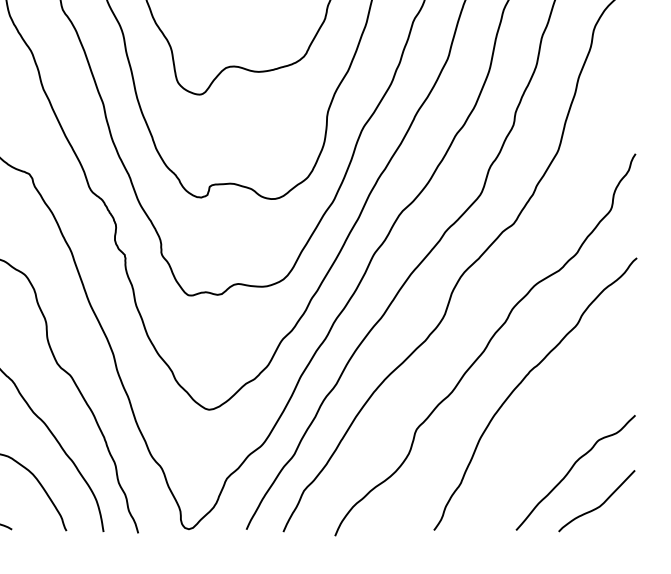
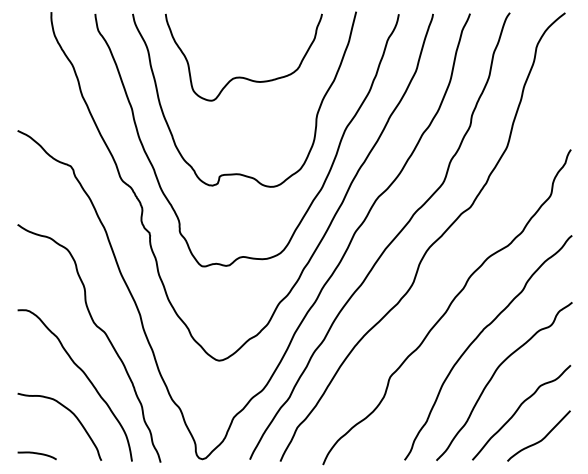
curve: (542, 427) -> (494, 375), added

